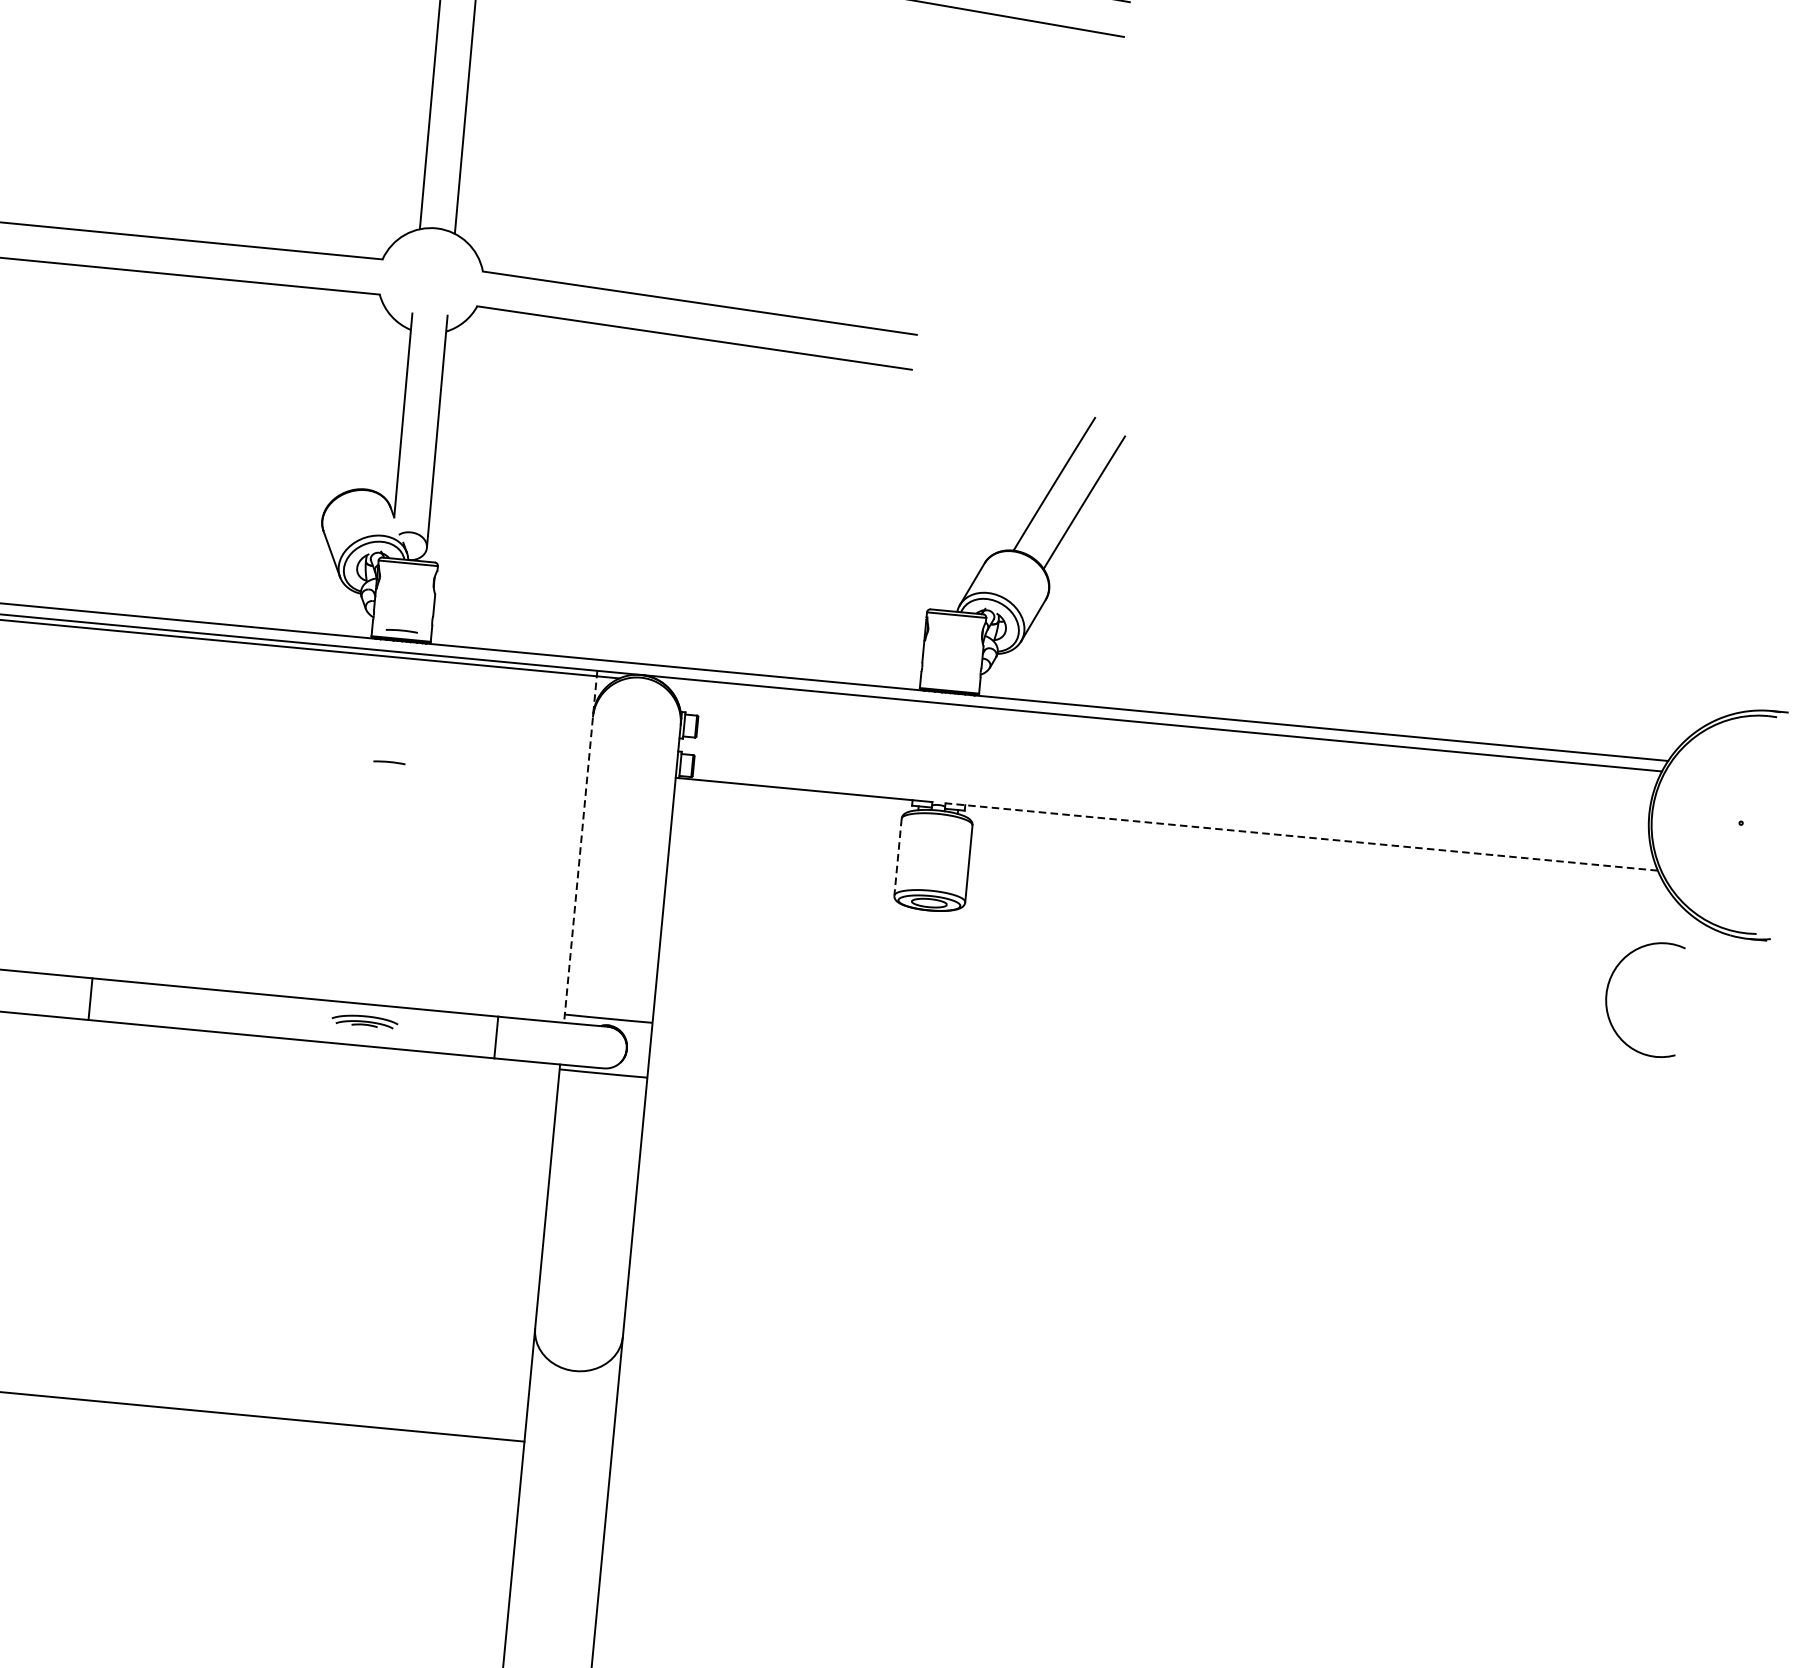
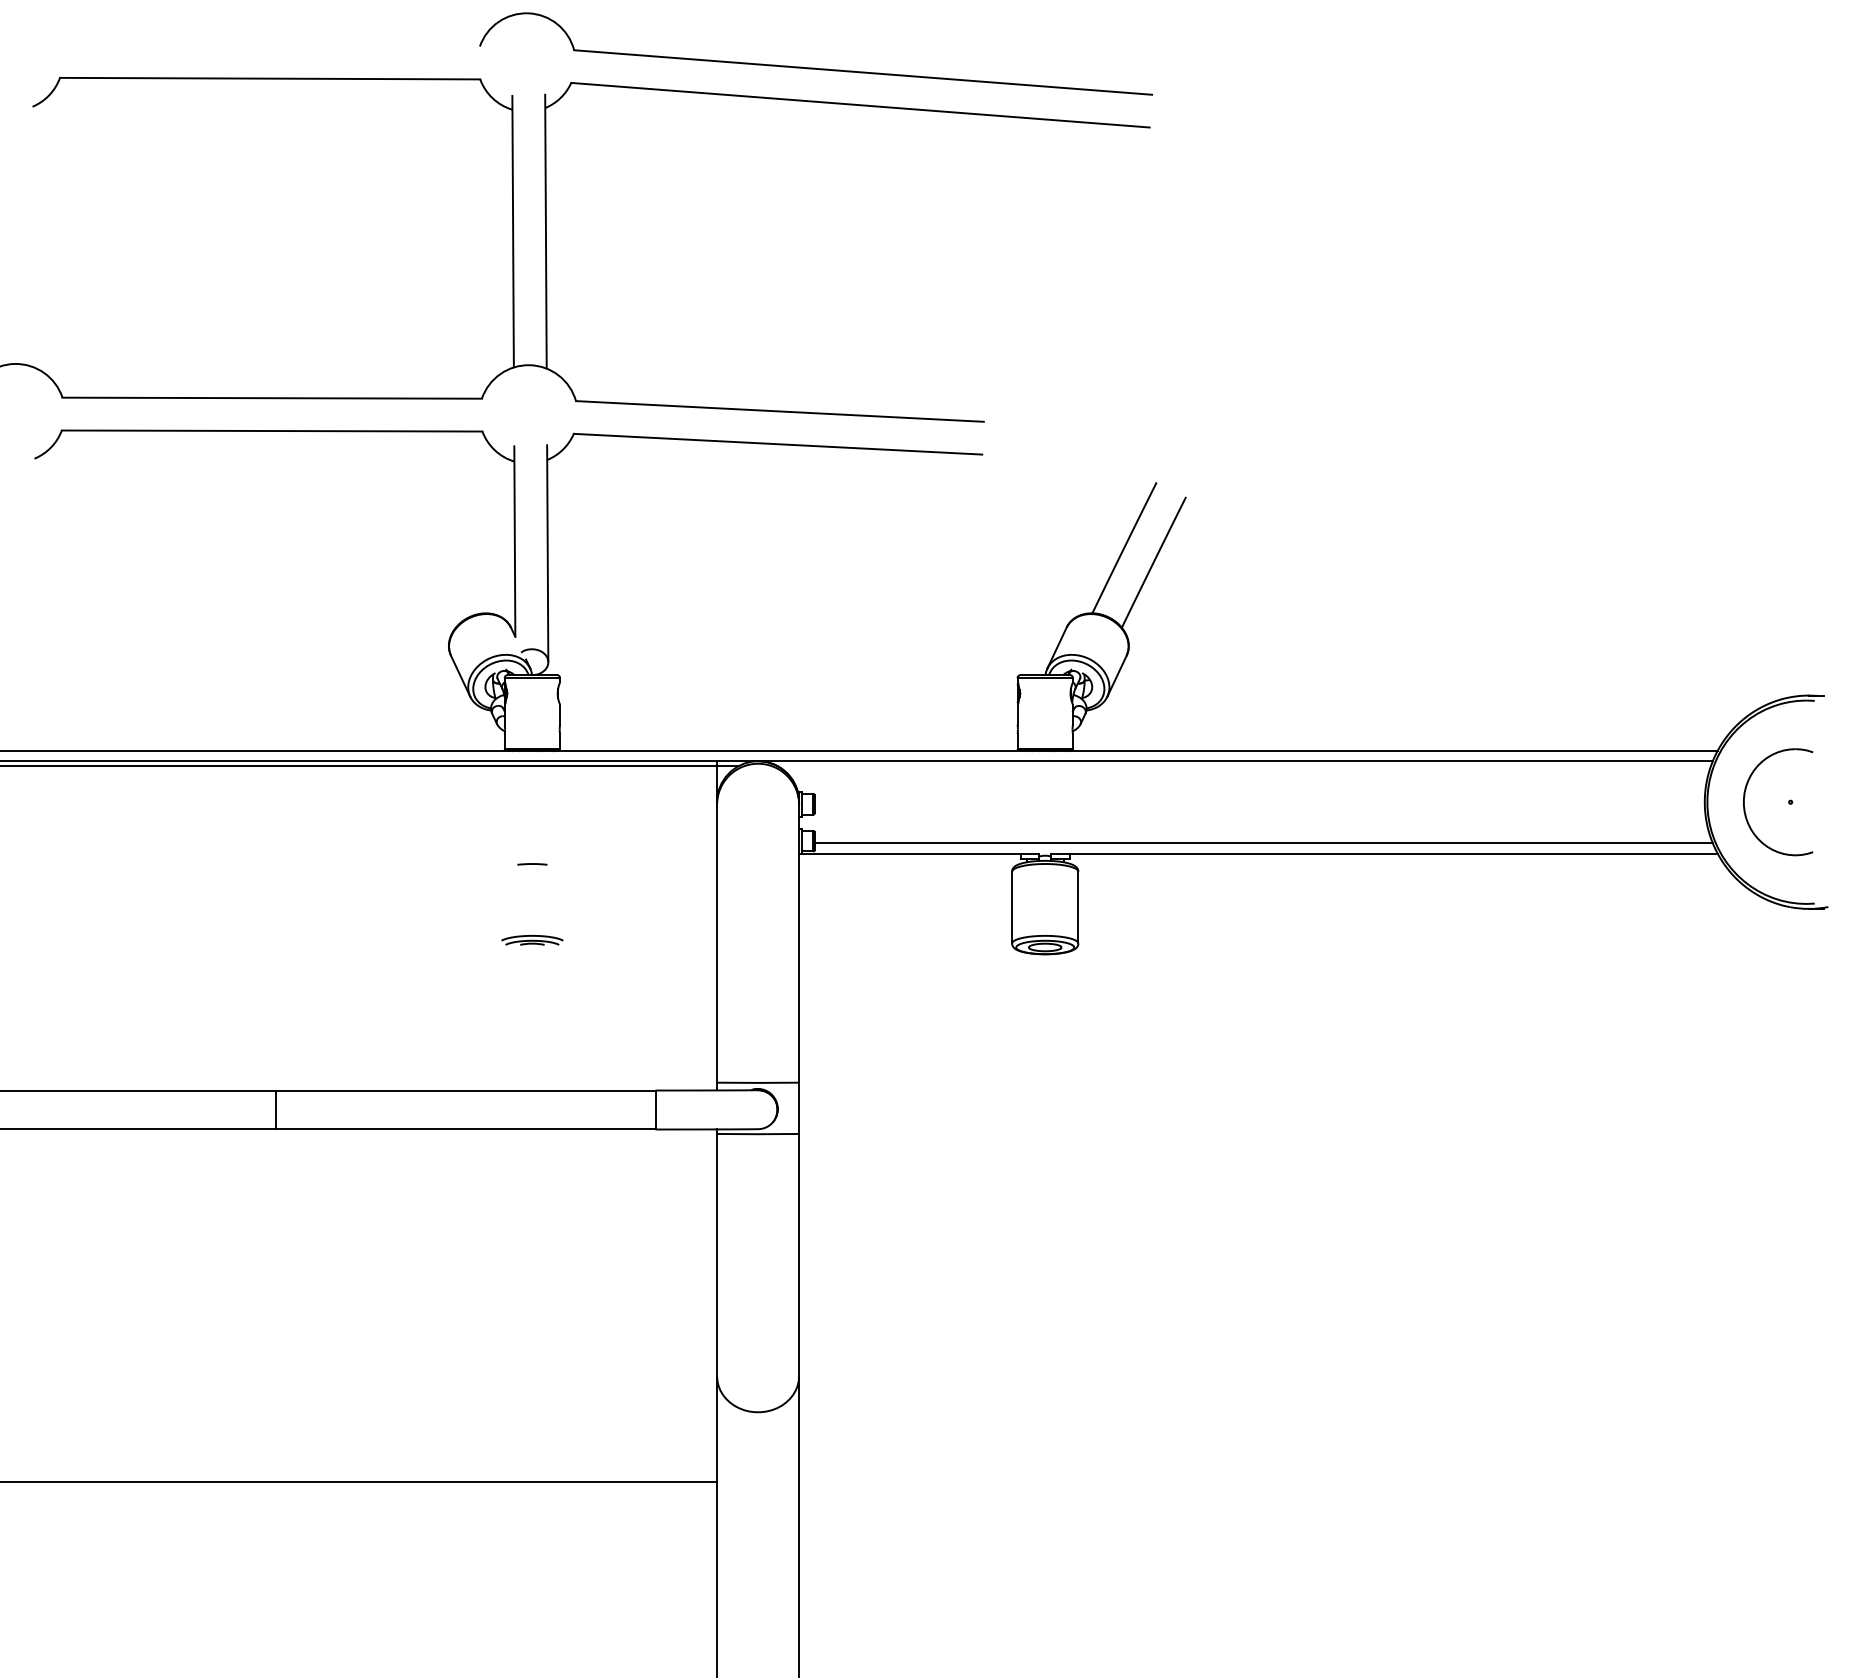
line: (401, 631) -> (532, 741), removed
line: (1173, 814) -> (1263, 843), added
line: (1300, 836) -> (1383, 853), dashed -> solid
line: (581, 846) -> (717, 925), dashed -> solid
line: (898, 857) -> (1012, 907), dashed -> solid
part: (1608, 988) -> (1745, 796), moved
part: (365, 1021) -> (532, 940), moved

